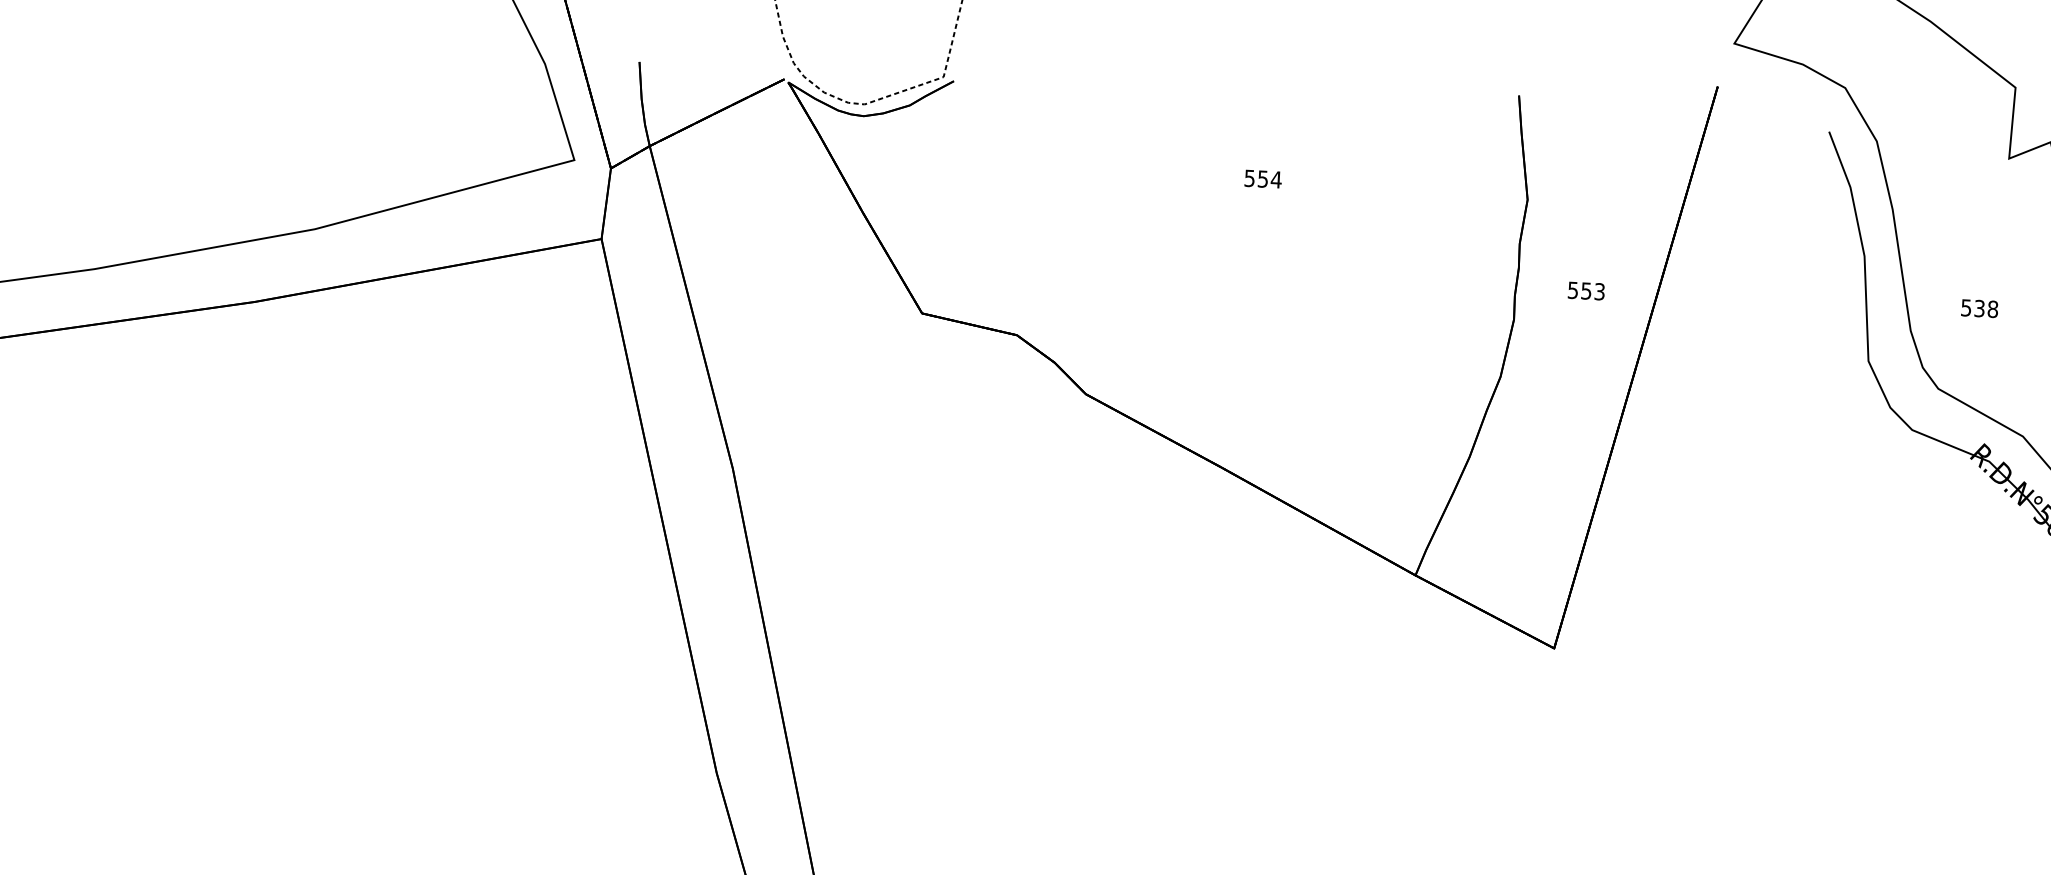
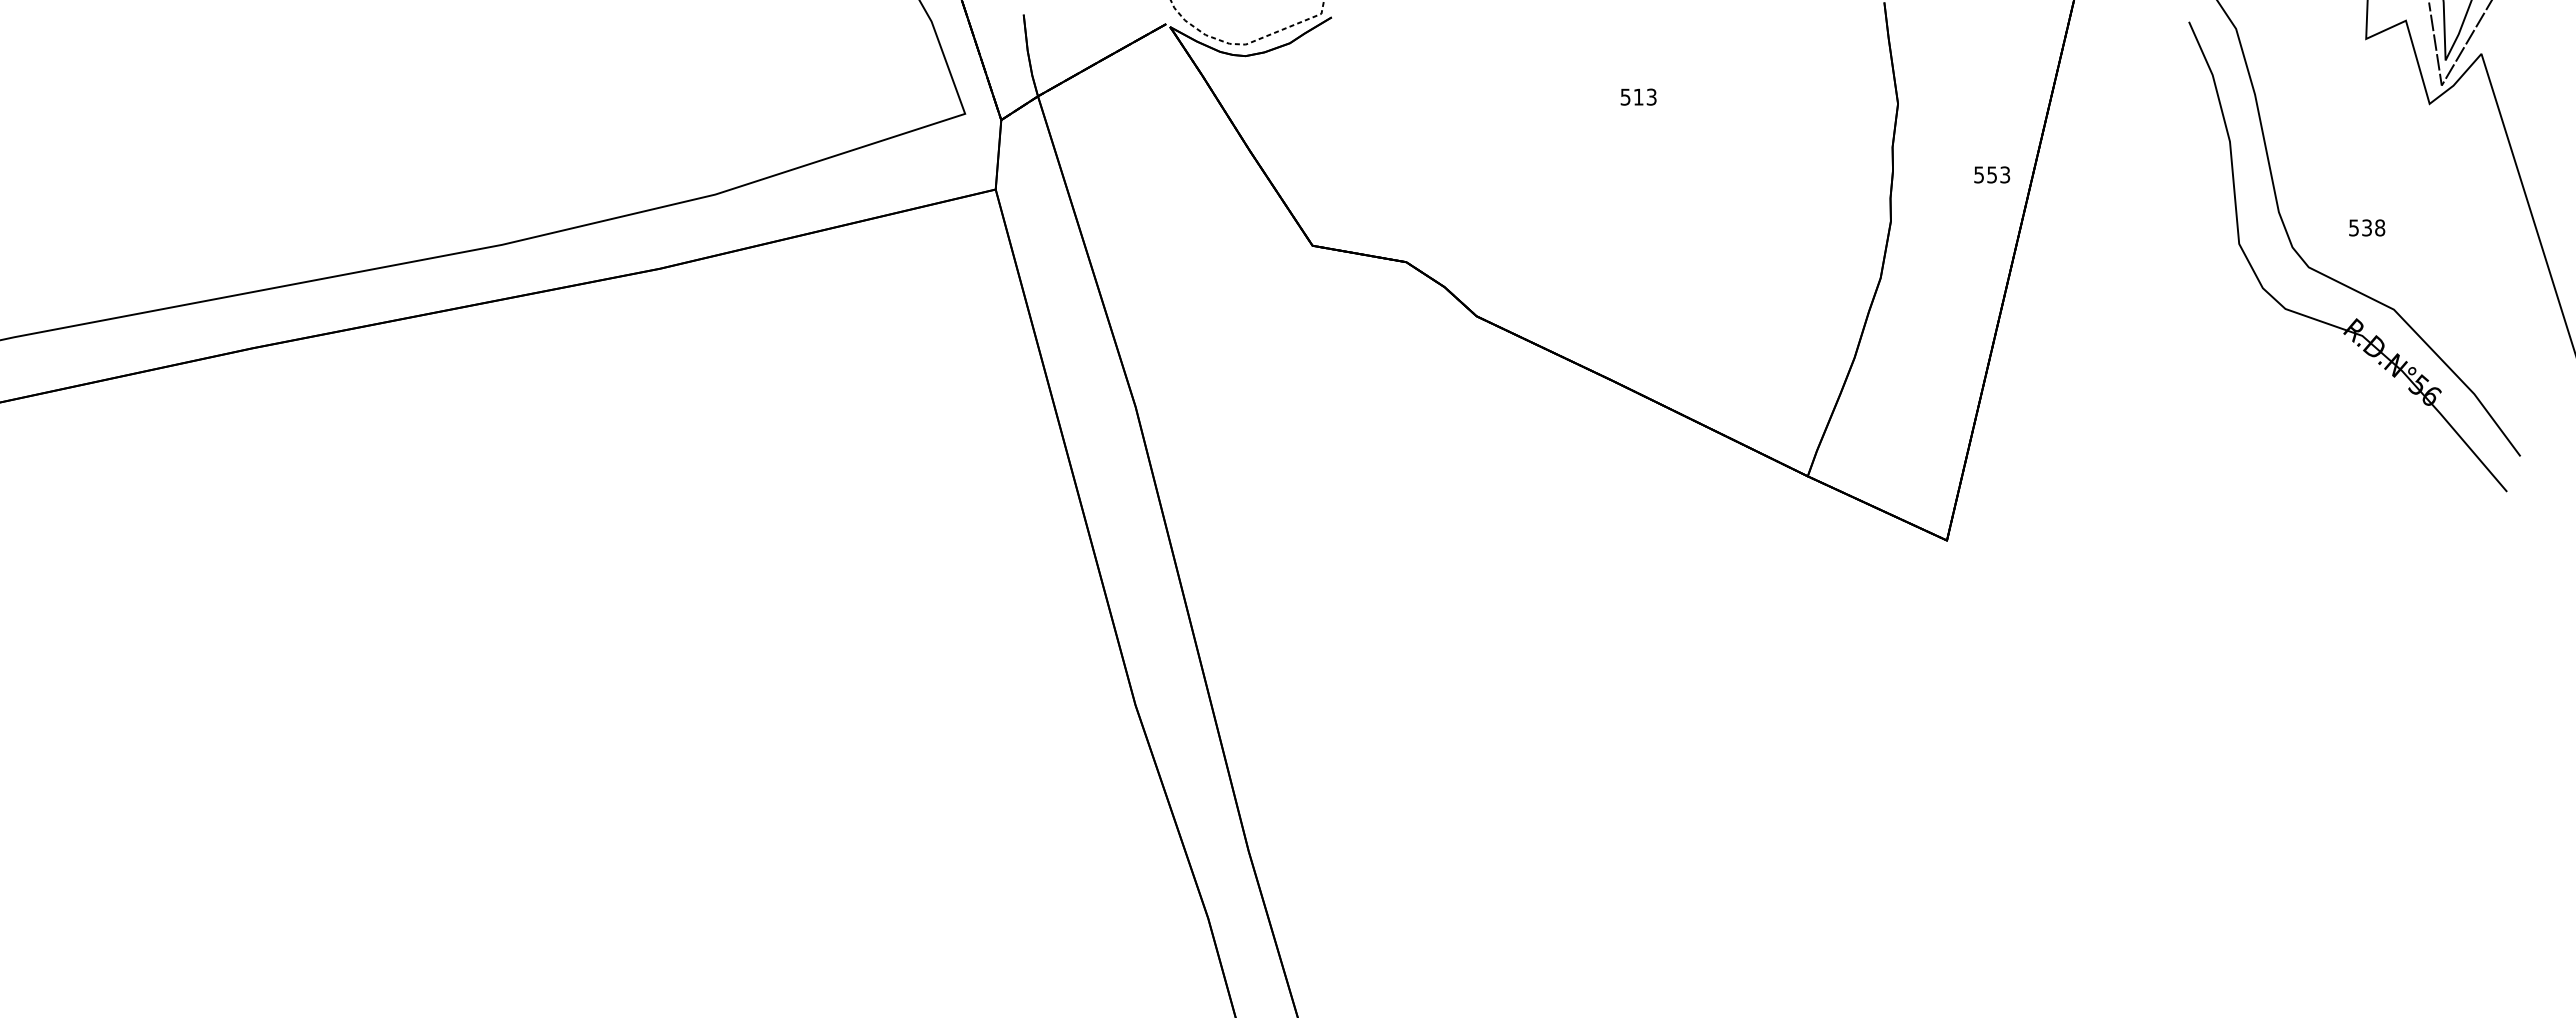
text: (1270, 178) -> (1645, 96), 554 -> 513
text: (1586, 290) -> (1992, 174), moved
text: (1980, 308) -> (2367, 227), moved

